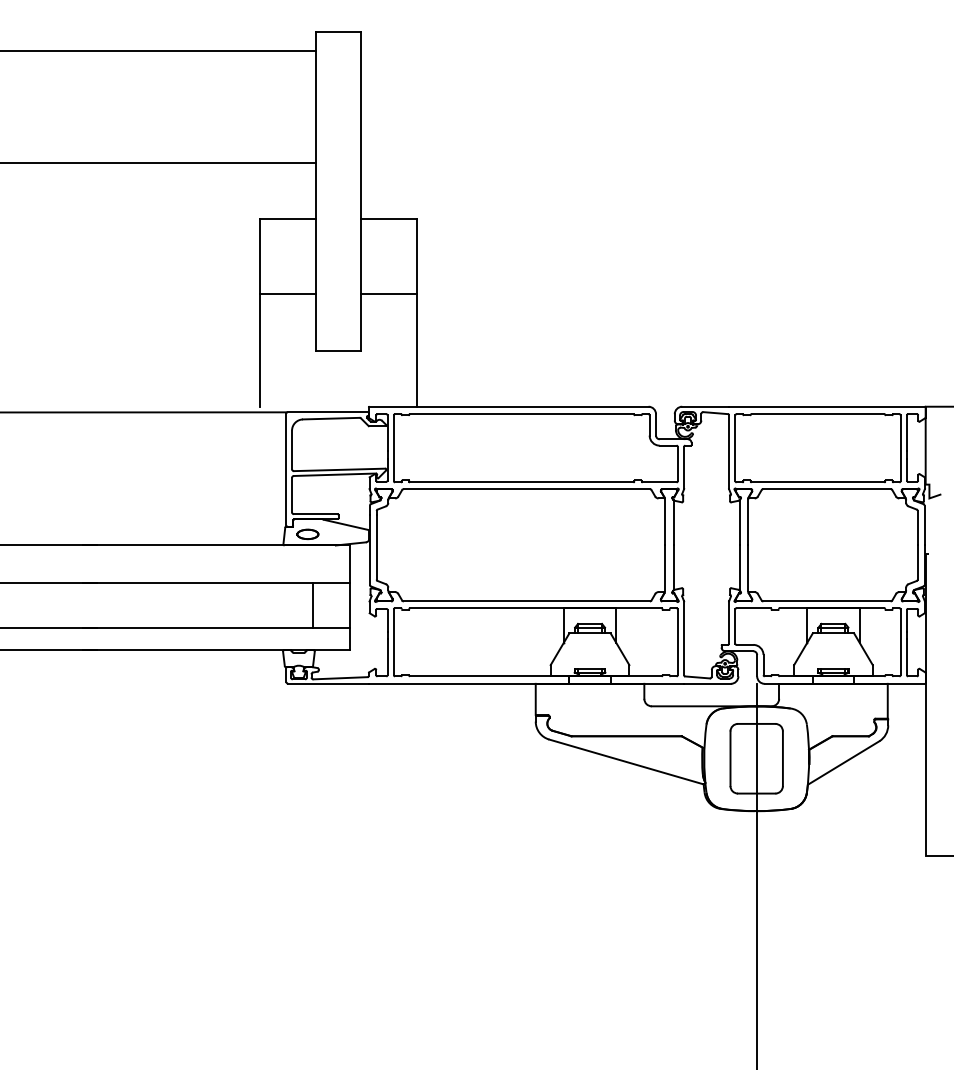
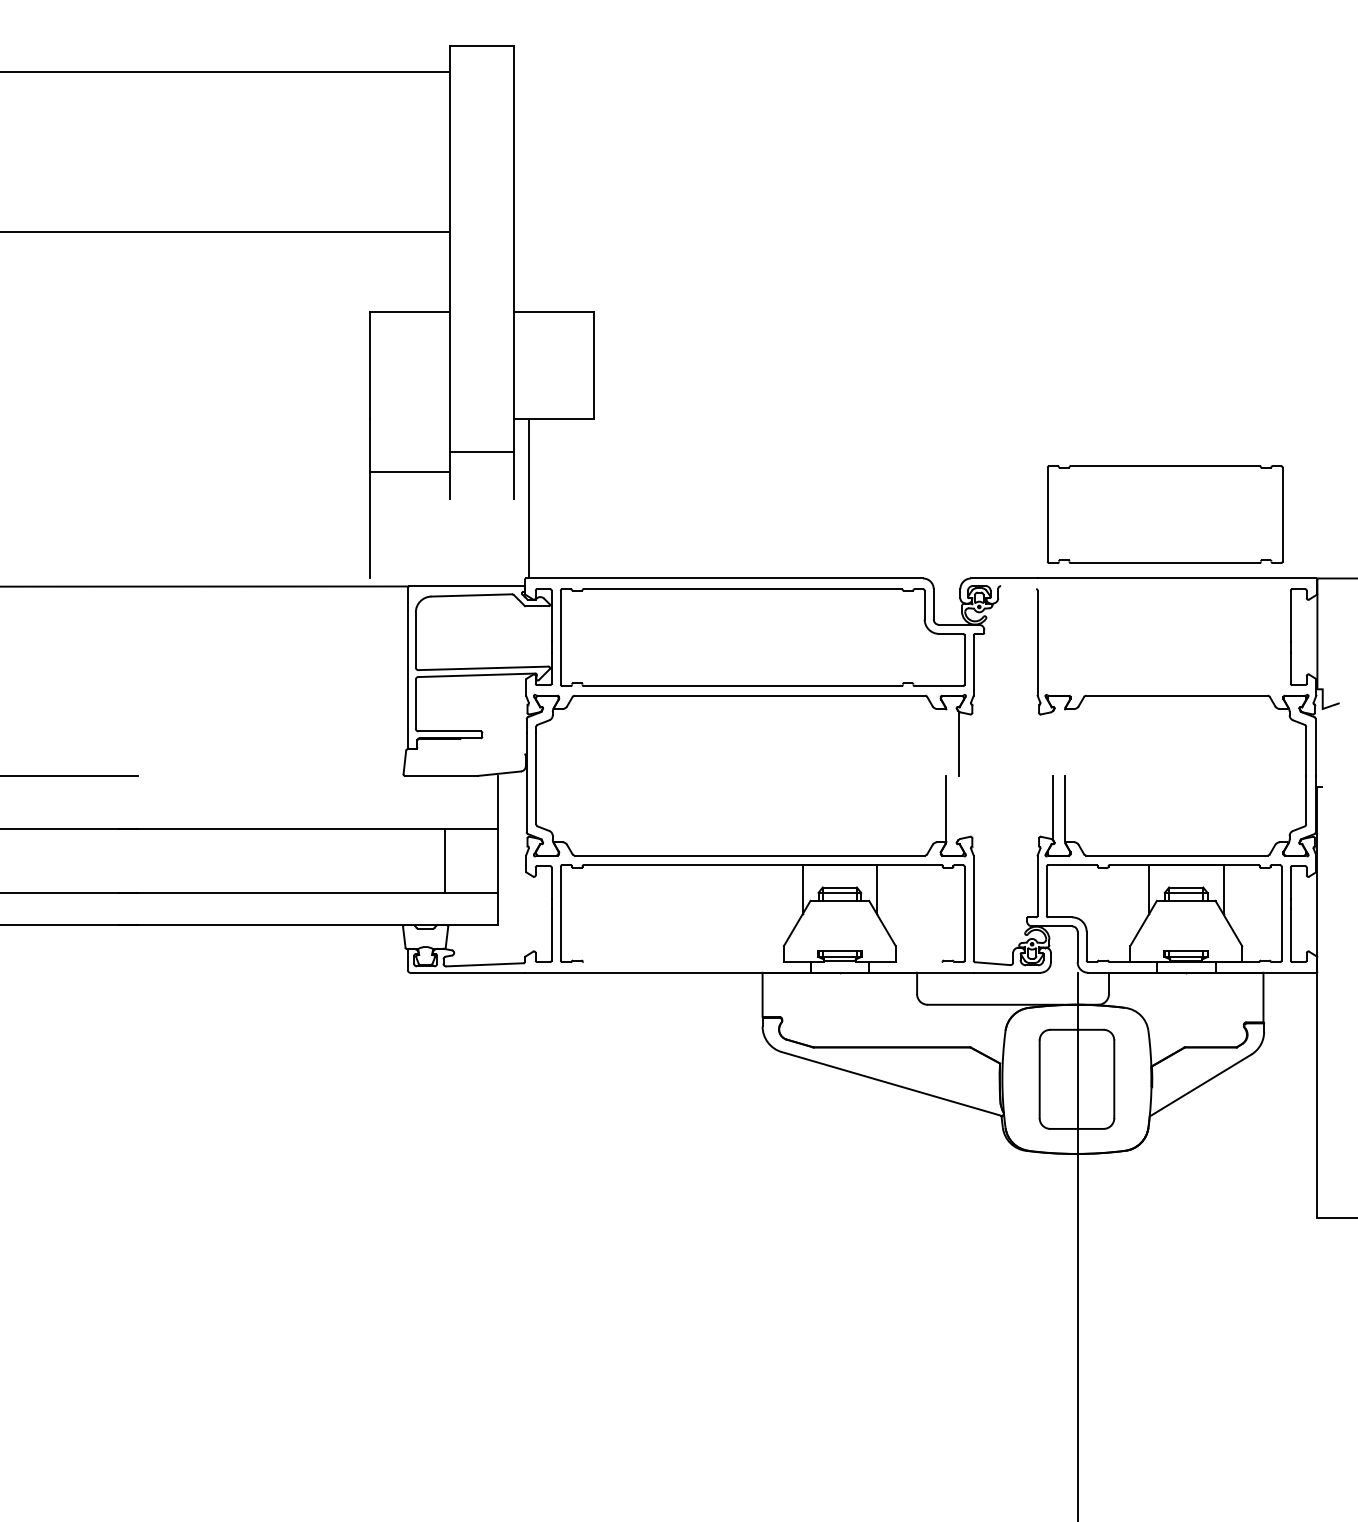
line: (288, 294) -> (410, 471), moved
line: (338, 350) -> (482, 451), moved
line: (417, 350) -> (529, 498), moved
line: (715, 413) -> (1018, 587), removed
part: (818, 448) -> (1165, 514), moved
line: (664, 521) -> (946, 742), removed
line: (747, 521) -> (1064, 742), removed
line: (739, 522) -> (1052, 743), removed
line: (345, 524) -> (492, 746), removed
part: (307, 533) -> (438, 759), removed
line: (216, 545) -> (308, 775), removed
line: (673, 567) -> (958, 807), removed
line: (535, 676) -> (762, 962), removed

